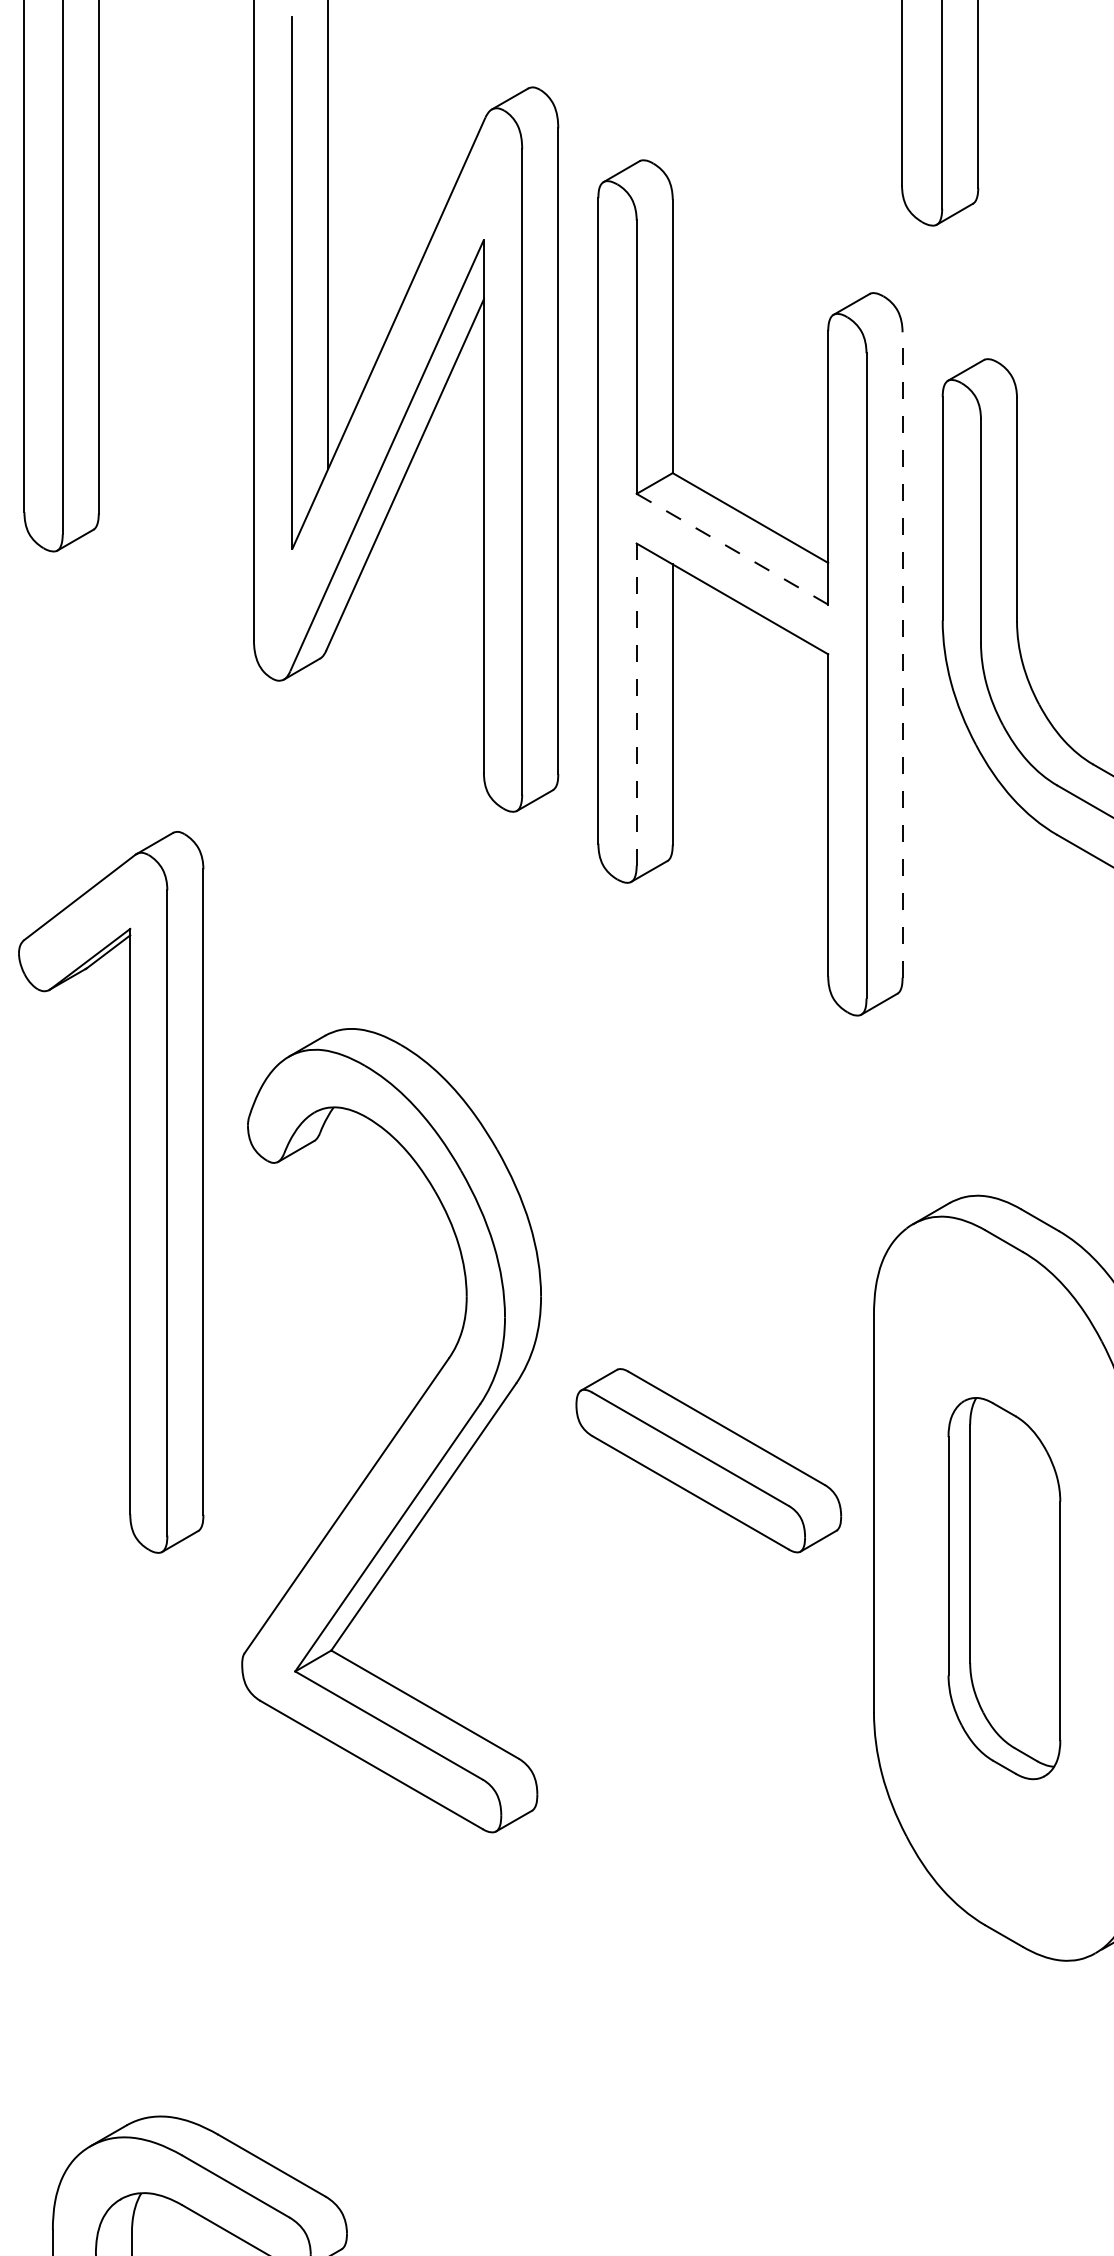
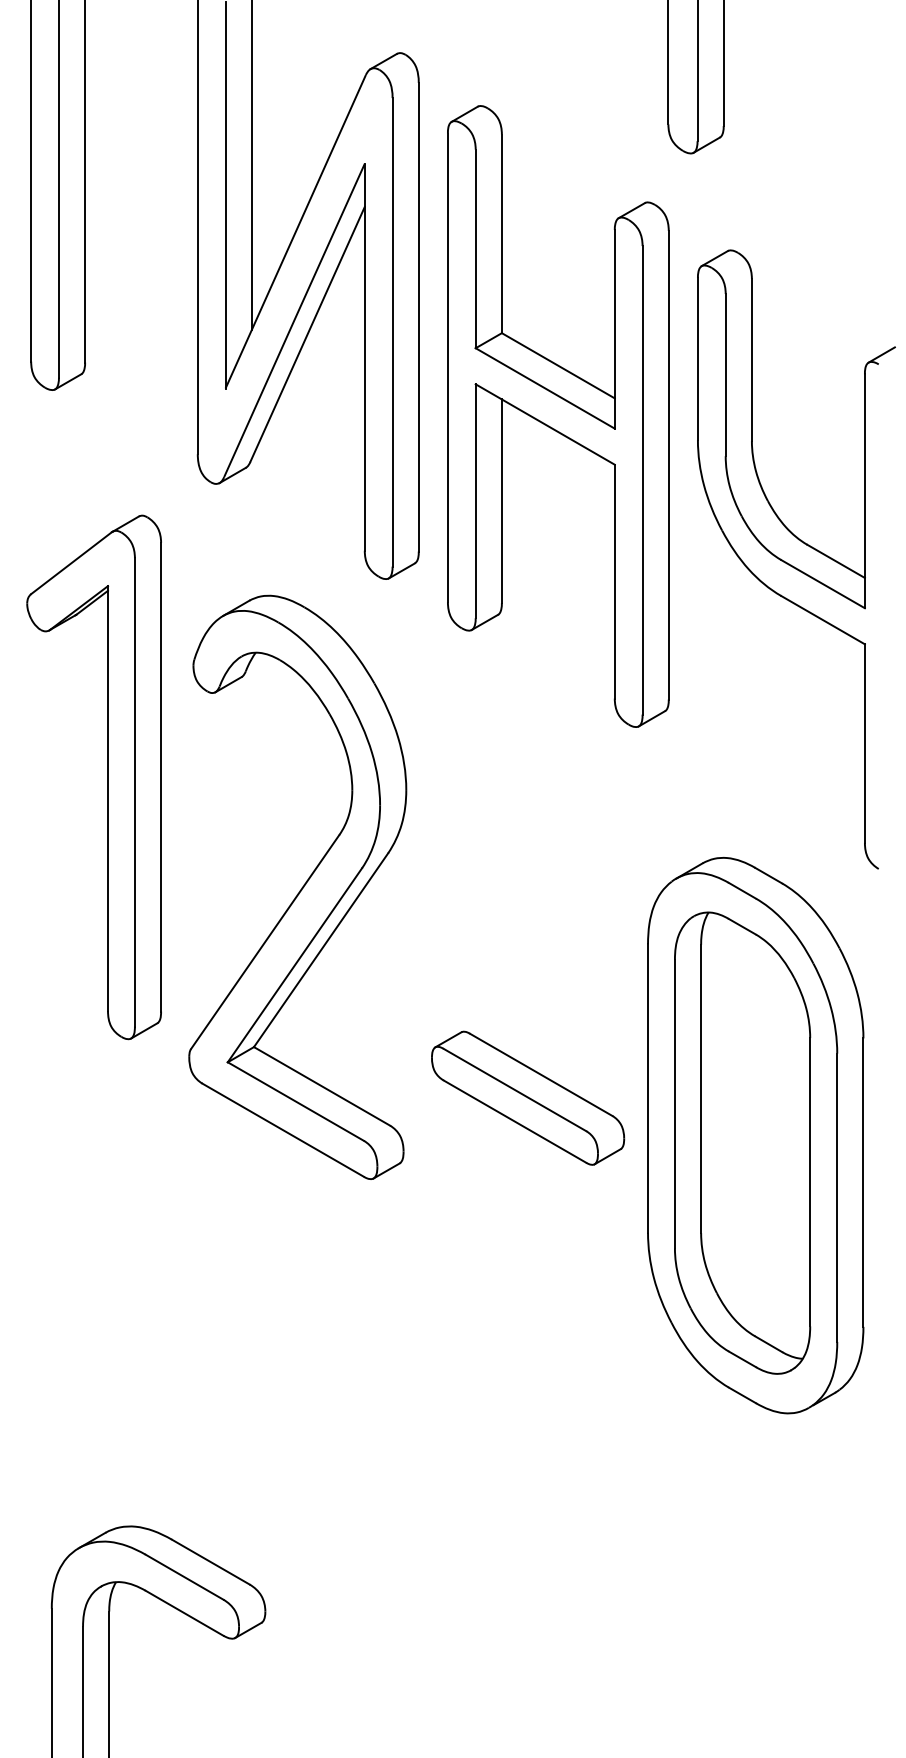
line: (731, 549) -> (544, 388), dashed -> solid
line: (902, 653) -> (668, 464), dashed -> solid
line: (636, 704) -> (475, 501), dashed -> solid
part: (129, 1192) -> (107, 777), moved
part: (391, 1429) -> (297, 886), moved
part: (709, 1459) -> (528, 1097), moved
part: (1004, 1587) -> (742, 1142), size x1.67

